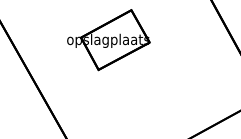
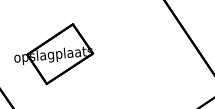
part: (108, 40) -> (53, 55), moved

